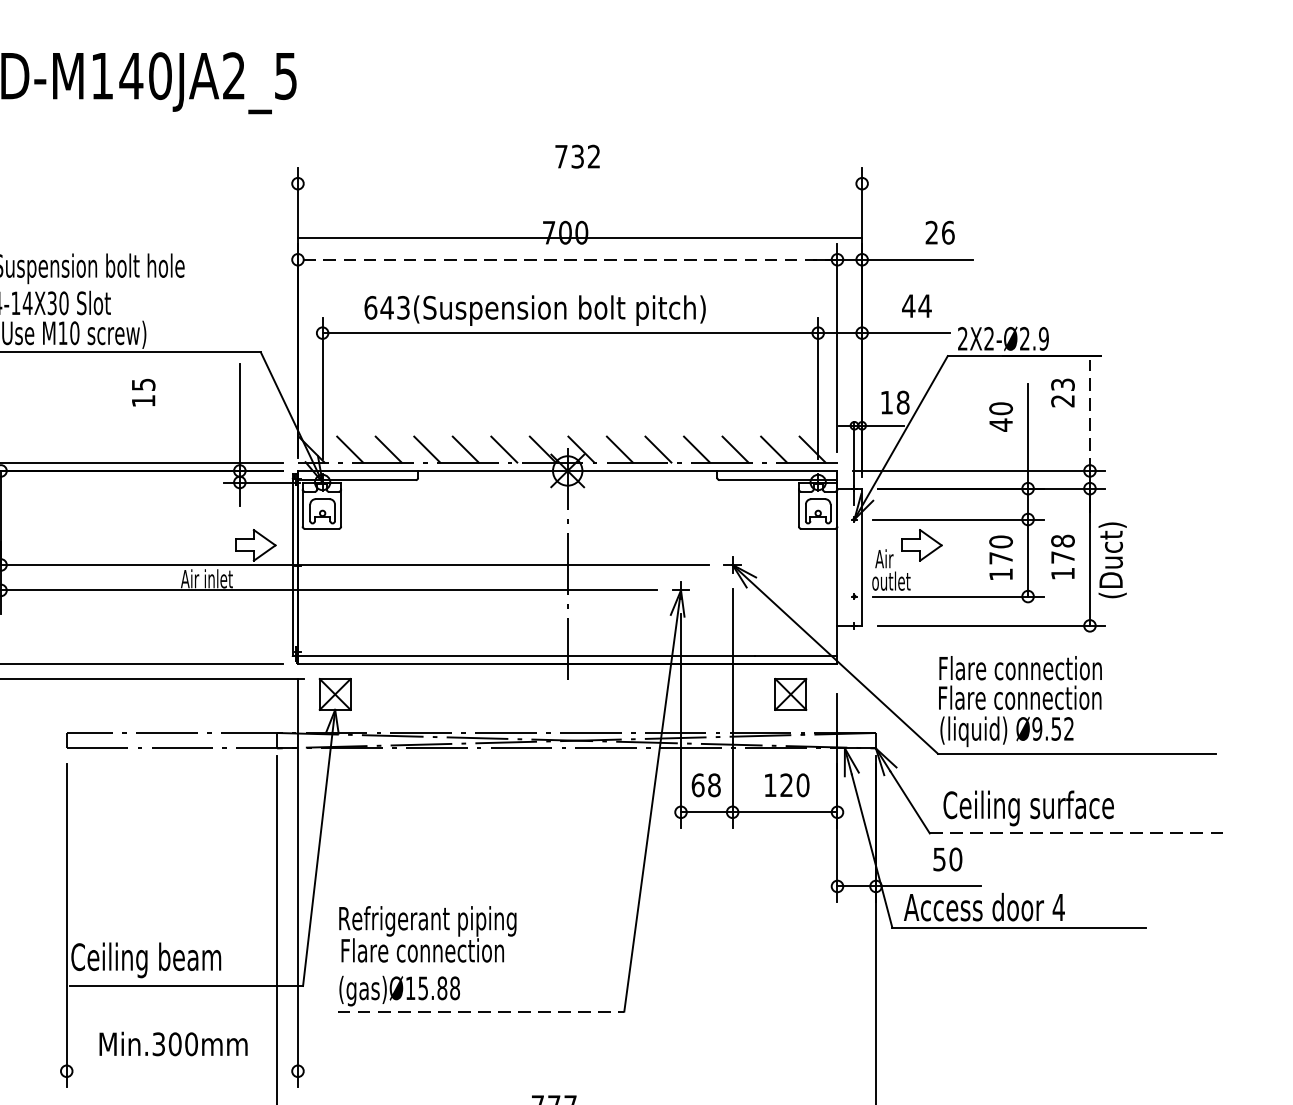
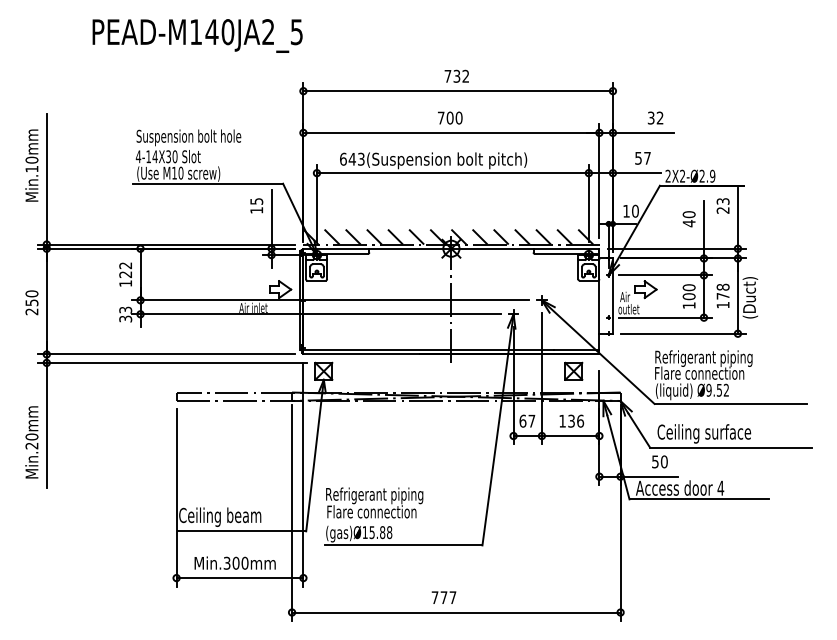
text: (939, 231) -> (655, 117), 26 -> 32
line: (578, 238) -> (457, 91), moved
line: (567, 259) -> (451, 132), dashed -> solid
text: (916, 306) -> (642, 158), 44 -> 57
text: (143, 392) -> (256, 205), moved
text: (903, 403) -> (635, 211), 18 -> 10
line: (1089, 413) -> (737, 217), dashed -> solid
text: (999, 557) -> (688, 296), 170 -> 100
text: (1029, 670) -> (704, 358), Flare connection -> Refrigerant piping
text: (713, 783) -> (531, 420), 68 -> 67
text: (795, 783) -> (576, 420), 120 -> 136
line: (1076, 833) -> (730, 447), dashed -> solid
line: (480, 1011) -> (403, 545), dashed -> solid
line: (181, 1071) -> (239, 578), added

